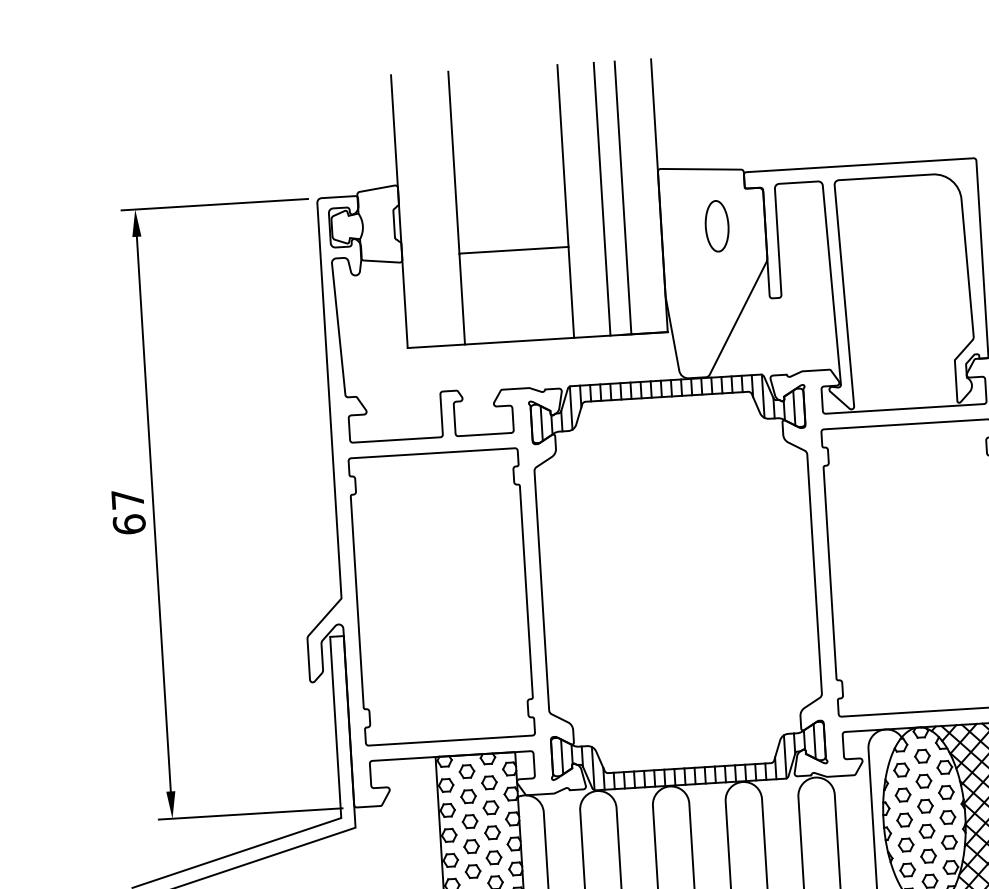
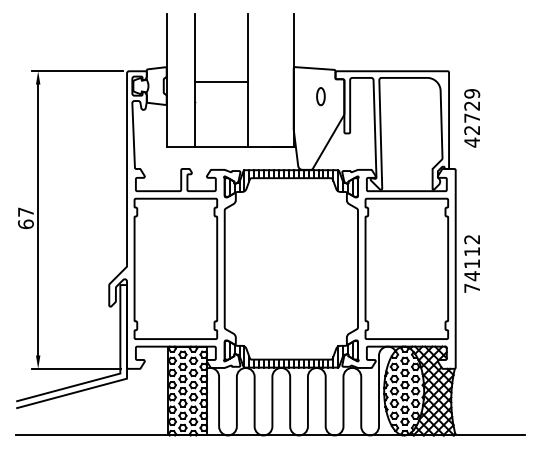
line: (622, 196) -> (275, 79), removed
line: (601, 197) -> (265, 79), removed
part: (716, 225) -> (320, 96), size x0.7
line: (512, 250) -> (220, 82), moved

